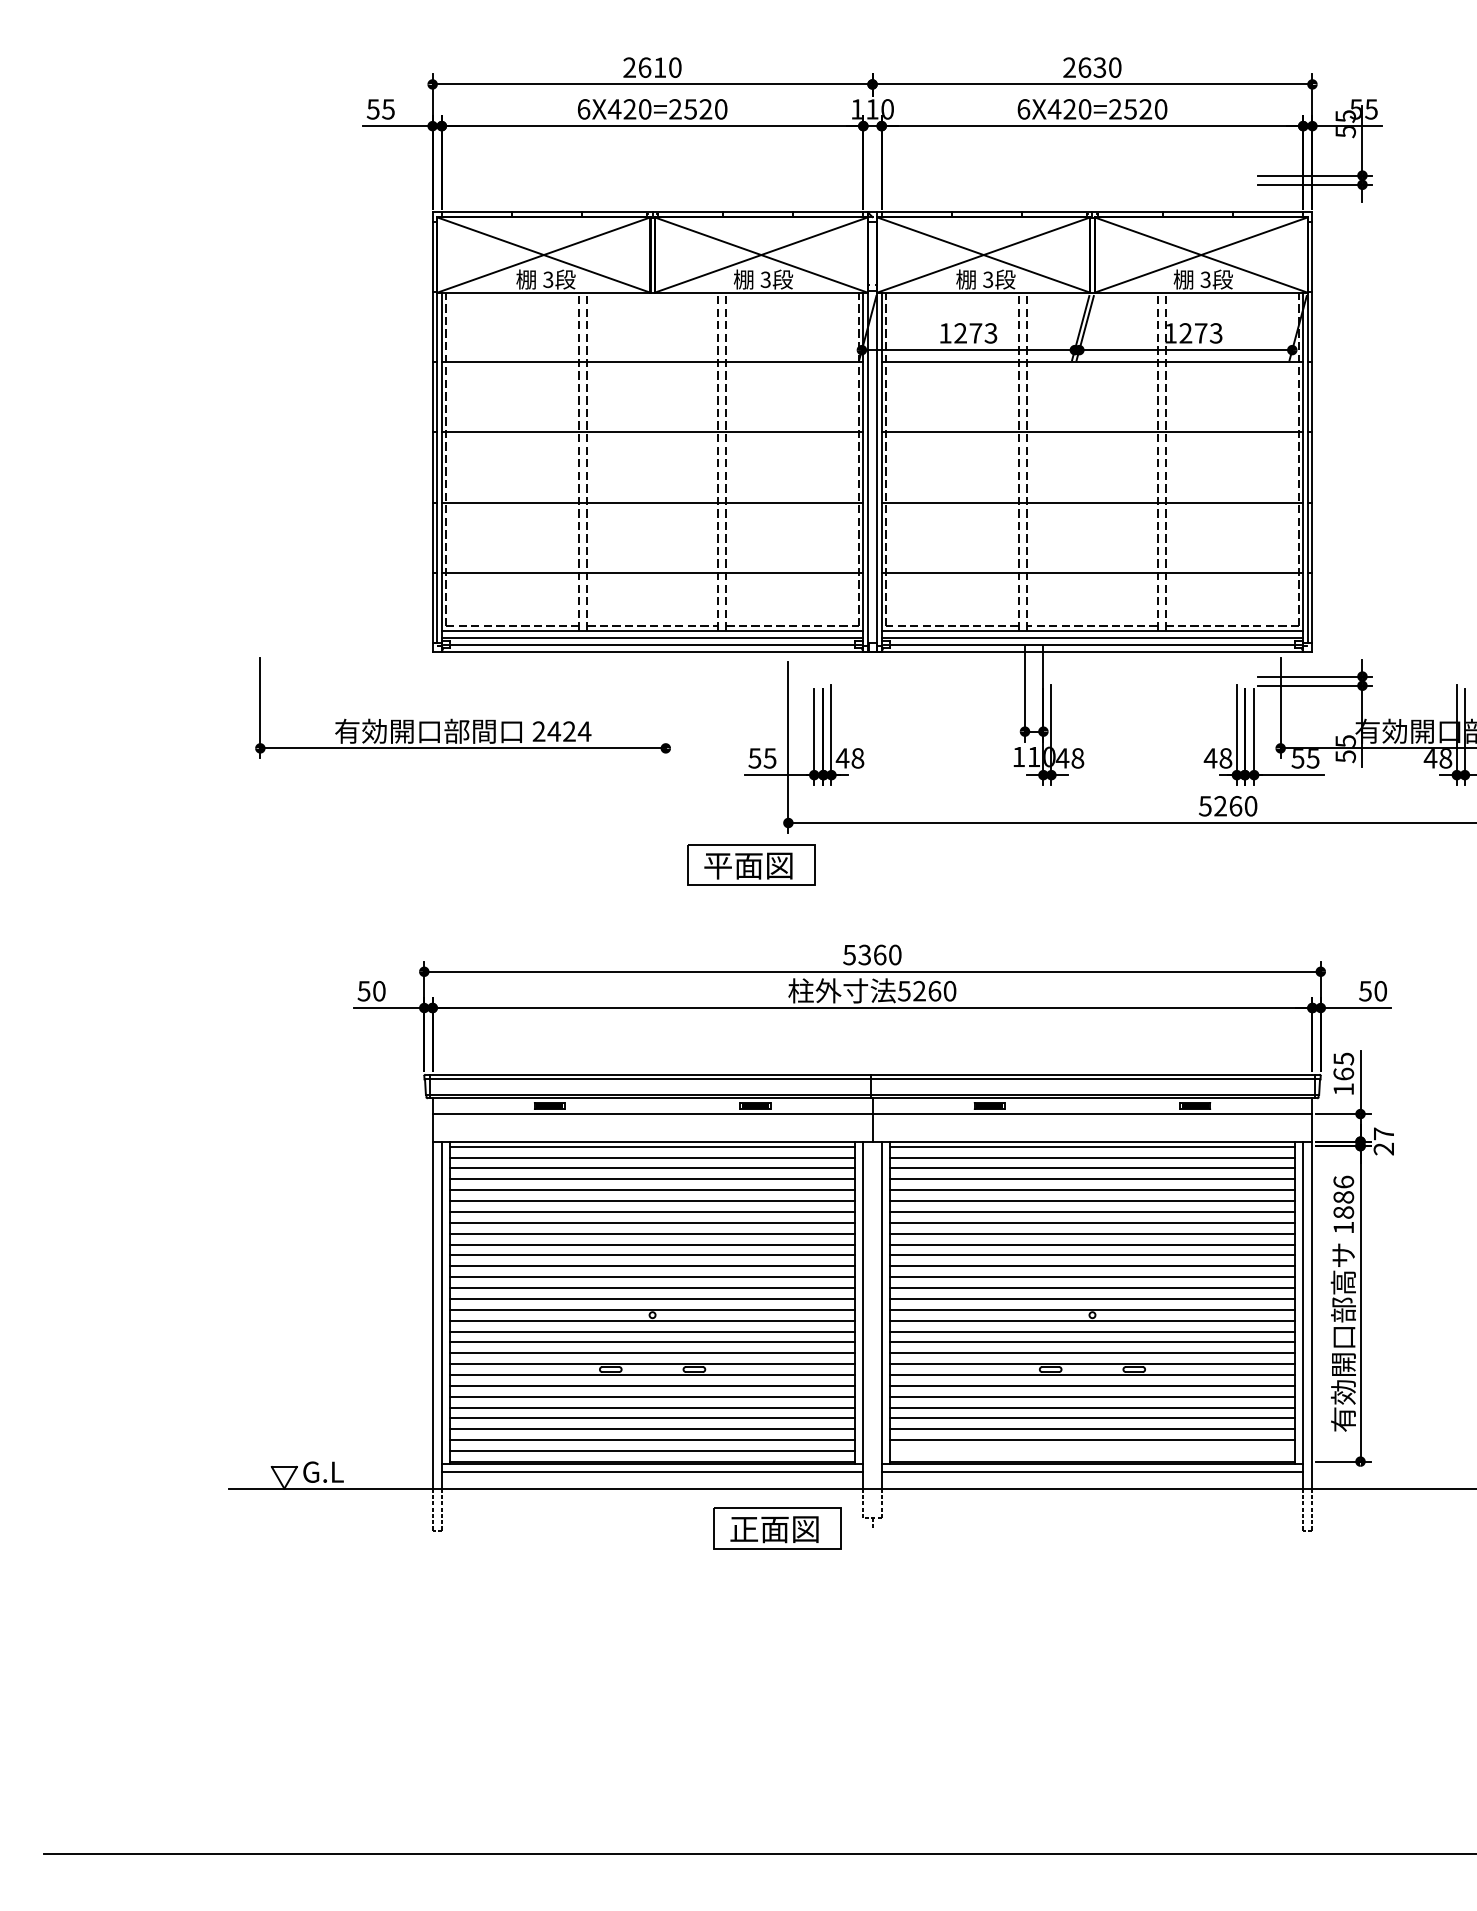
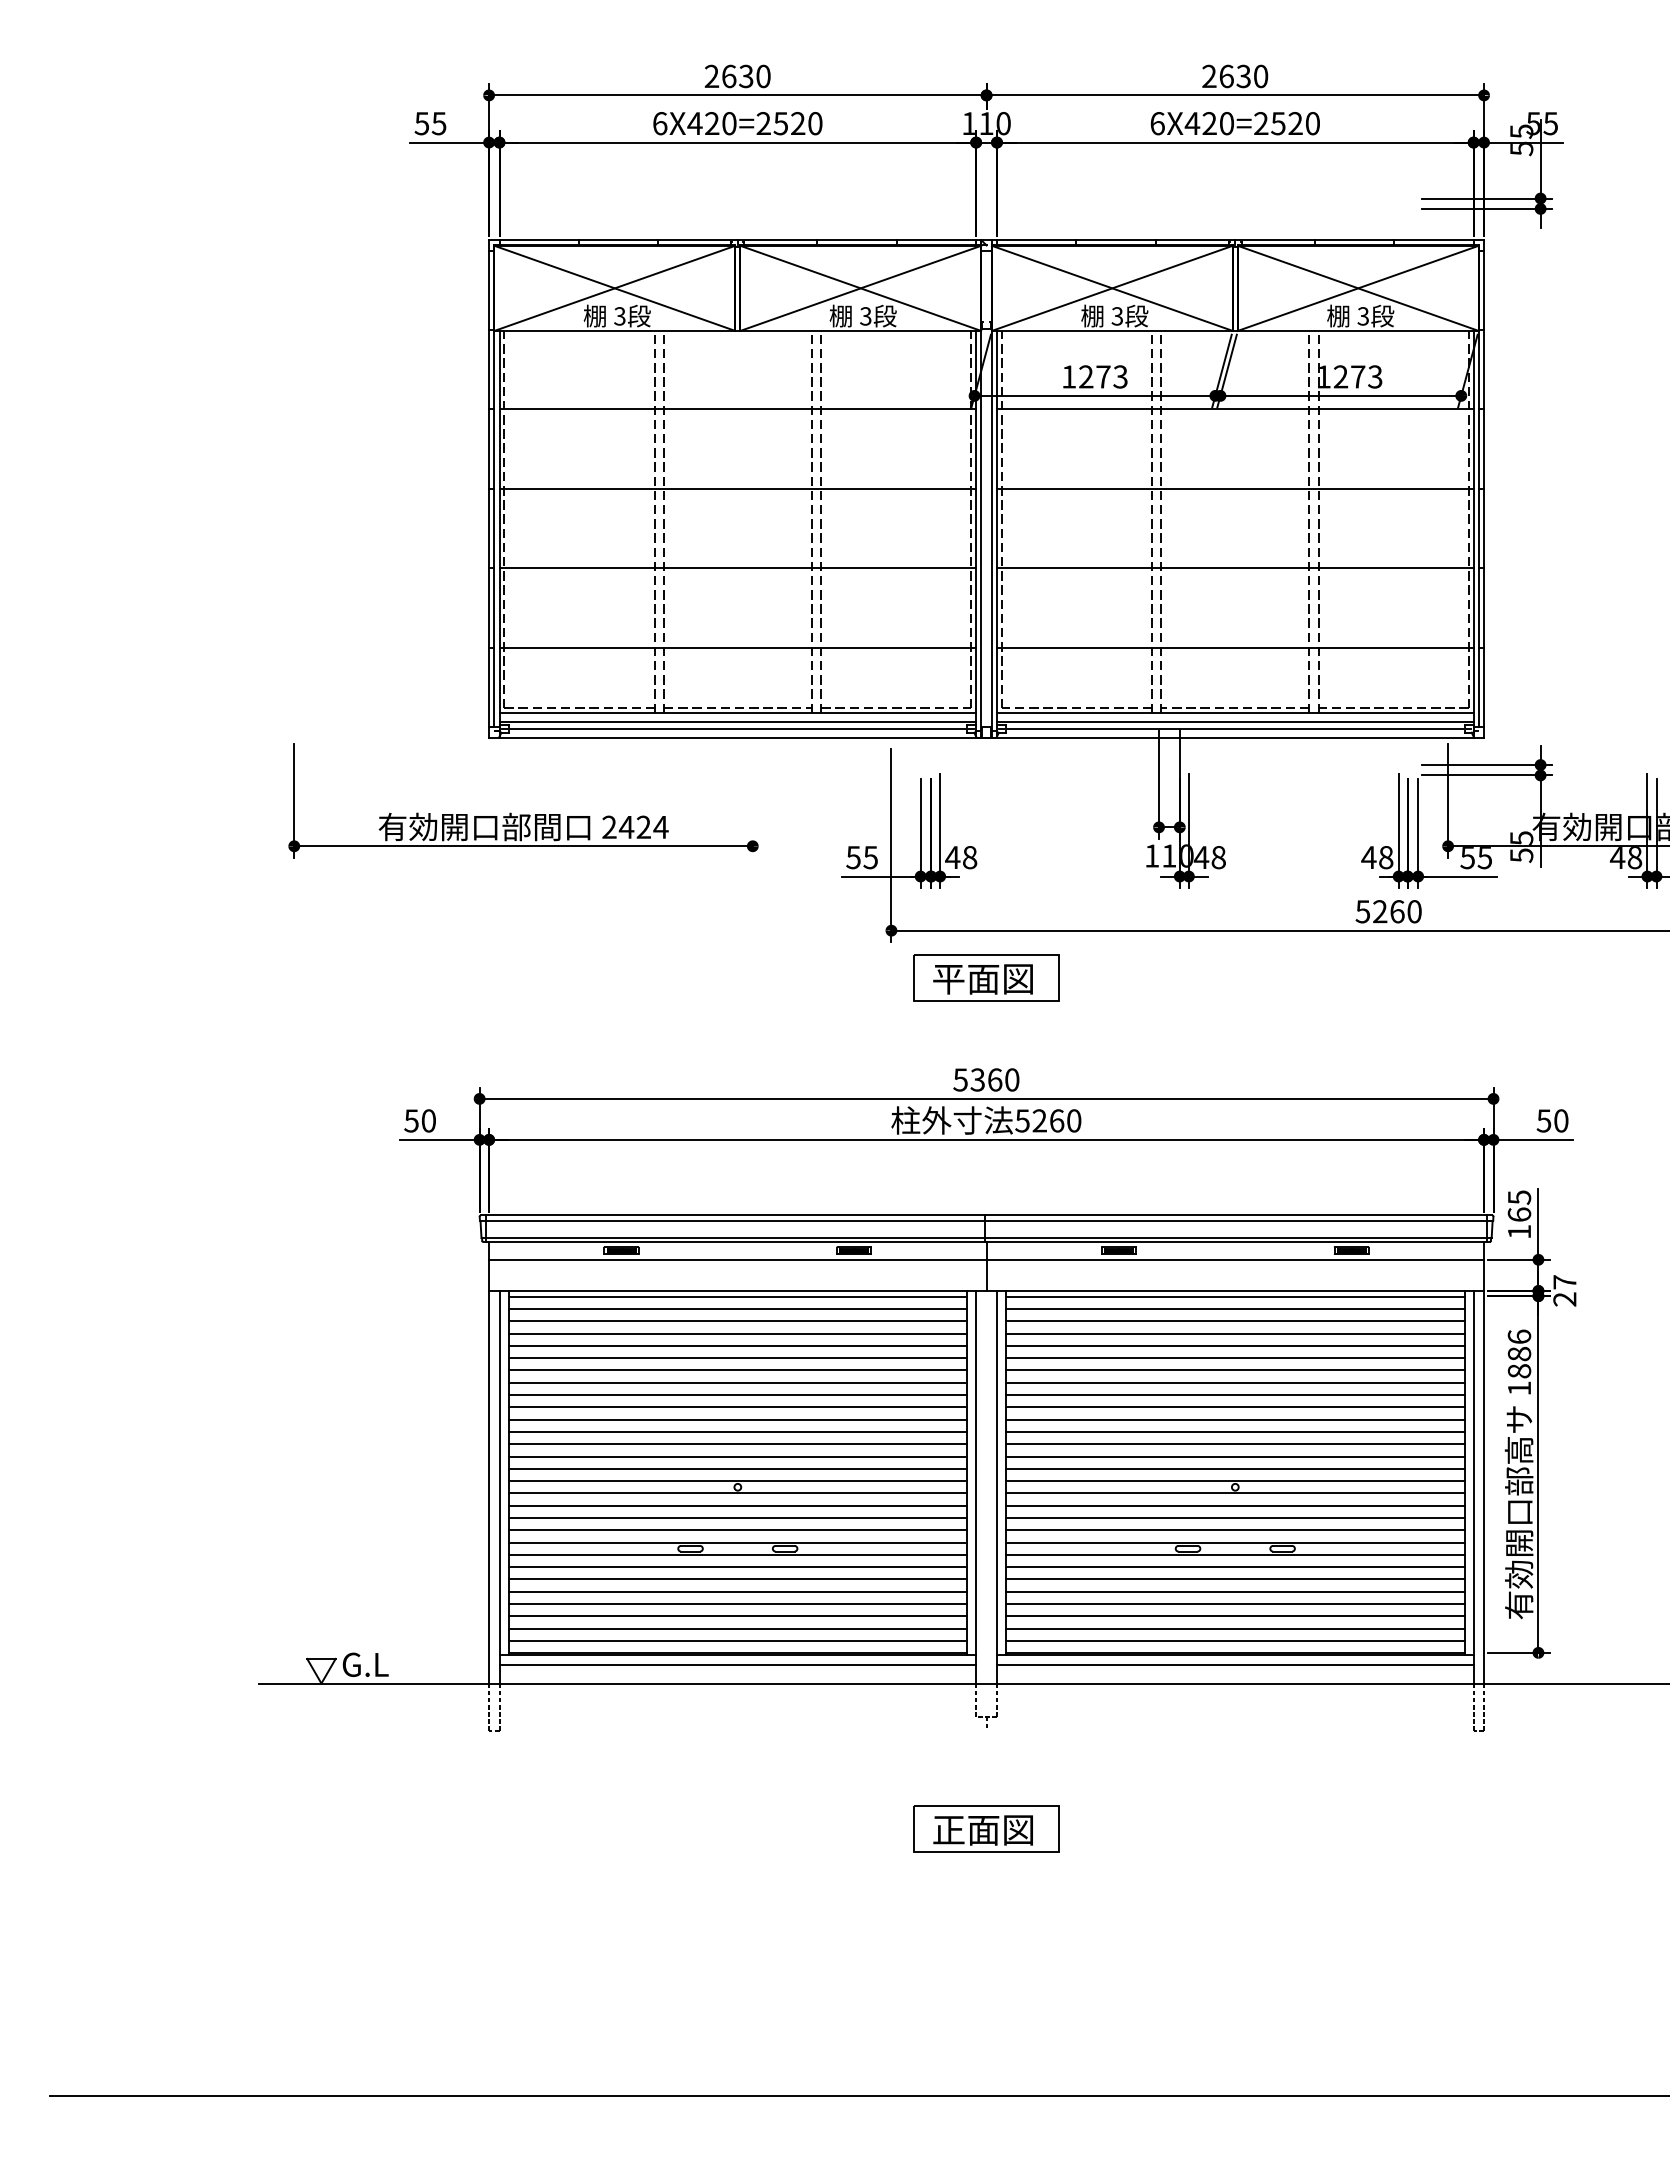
text: (659, 67) -> (745, 76), 2610 -> 2630
part: (751, 864) -> (986, 977), moved
line: (1092, 1451) -> (1235, 1641), added
part: (777, 1528) -> (986, 1829), moved

